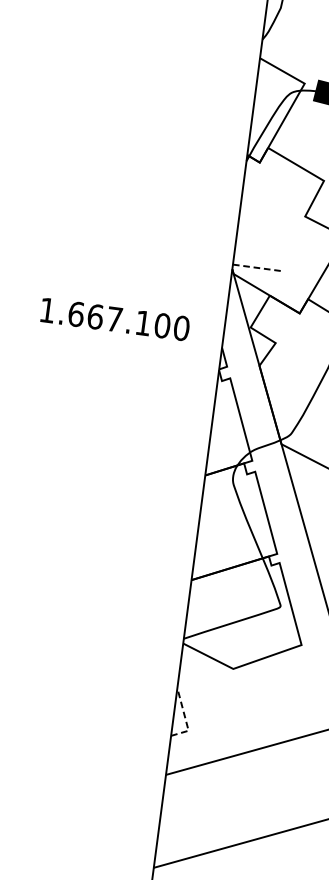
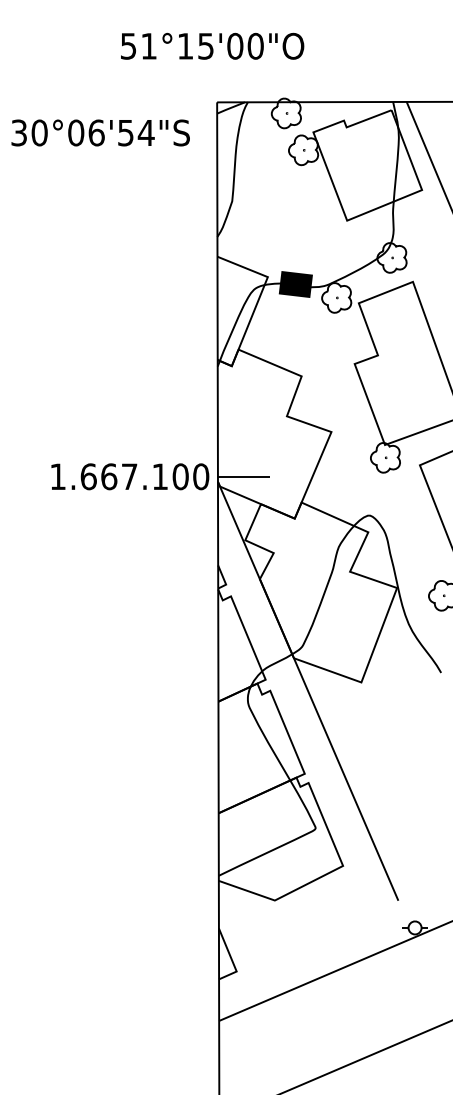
line: (257, 267) -> (244, 476), dashed -> solid
text: (115, 319) -> (130, 476), moved
line: (185, 717) -> (231, 958), dashed -> solid

